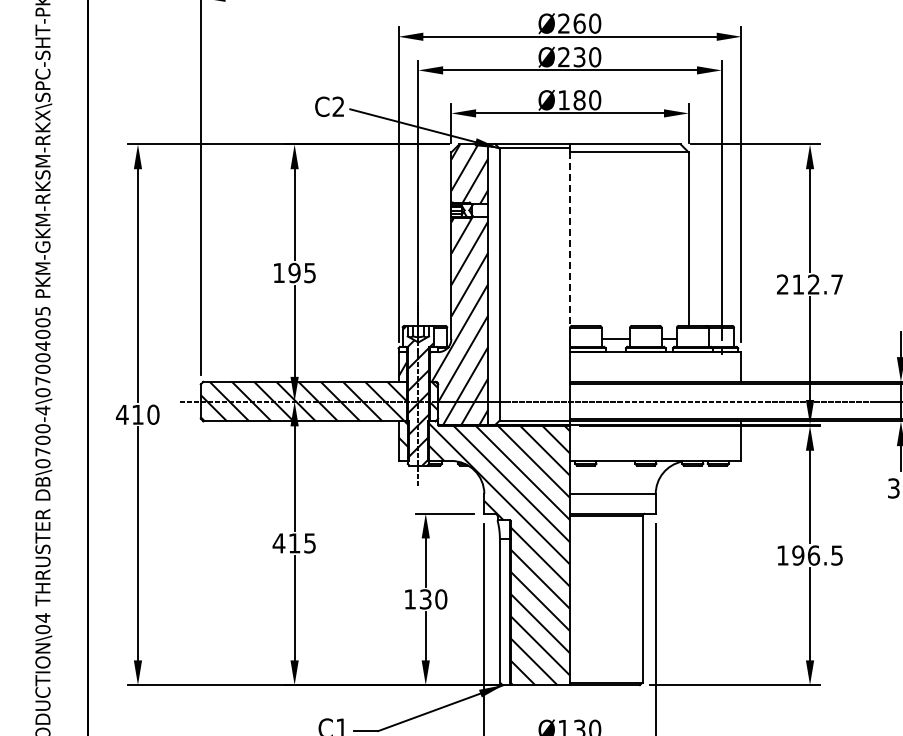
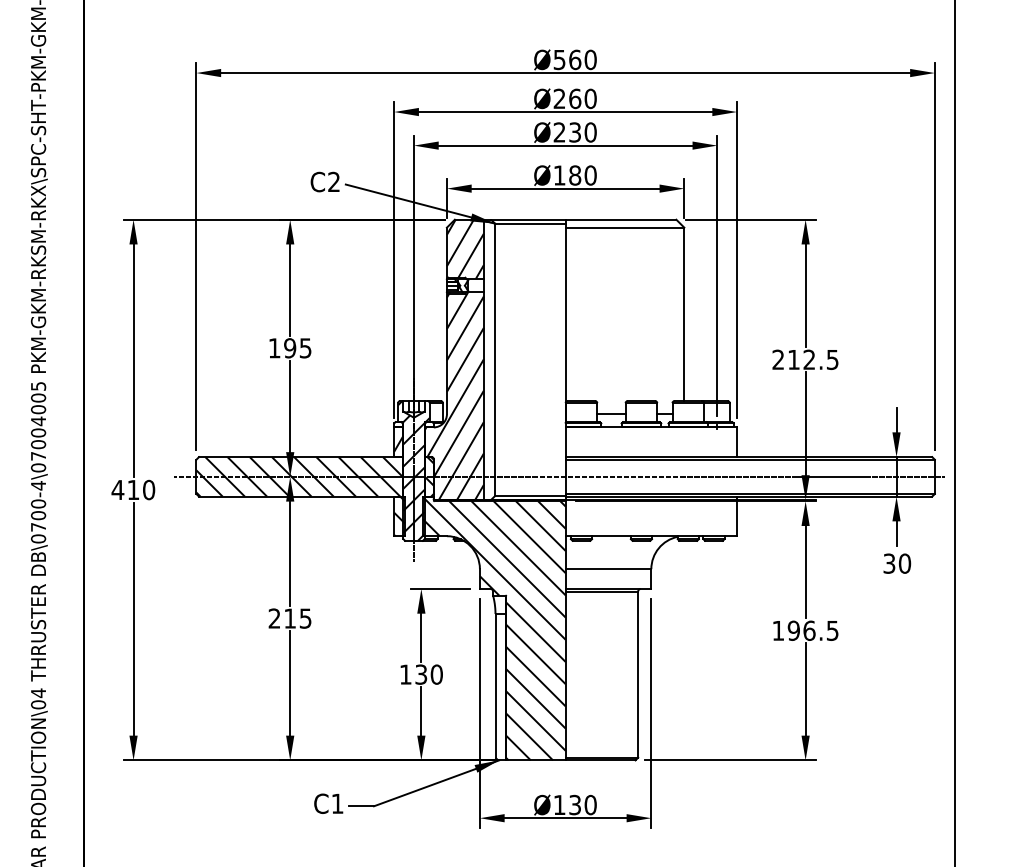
line: (569, 246) -> (565, 321), dashed -> solid
text: (836, 285) -> (832, 360), 212.7 -> 212.5
text: (278, 543) -> (274, 618), 415 -> 215

